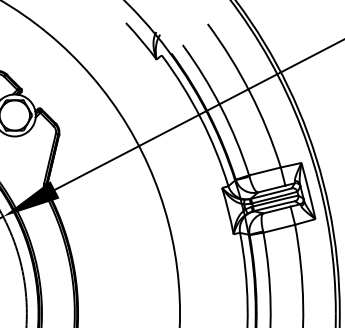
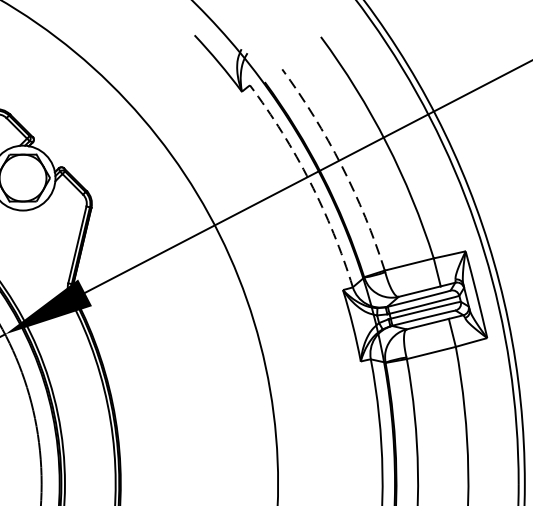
arc: (221, 107) -> (342, 165), solid -> dashed
arc: (200, 117) -> (309, 181), solid -> dashed

